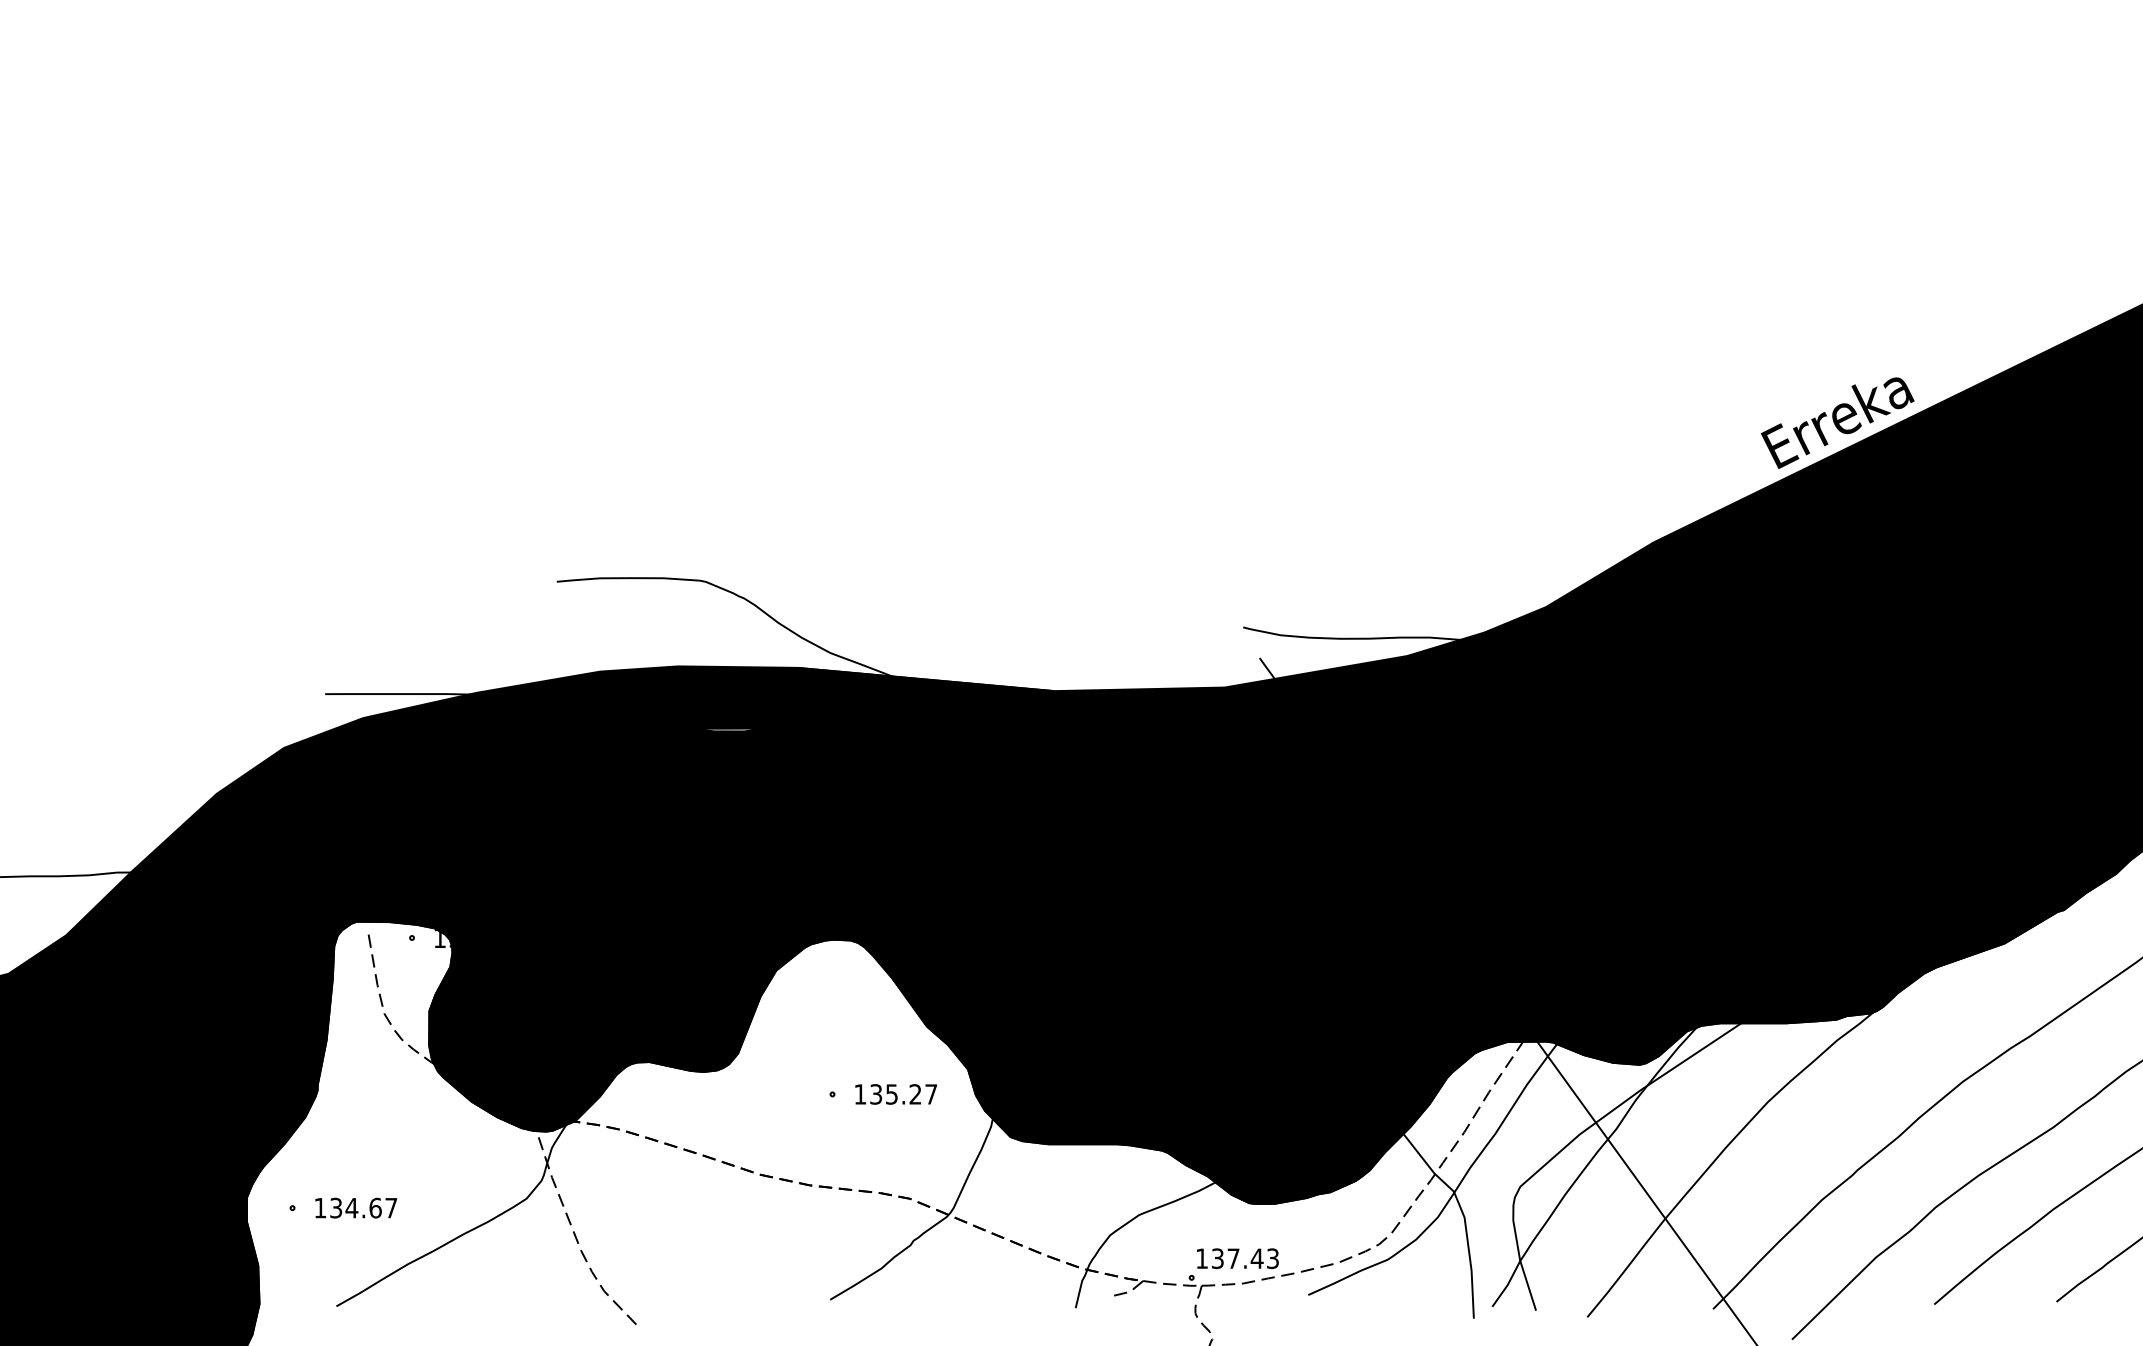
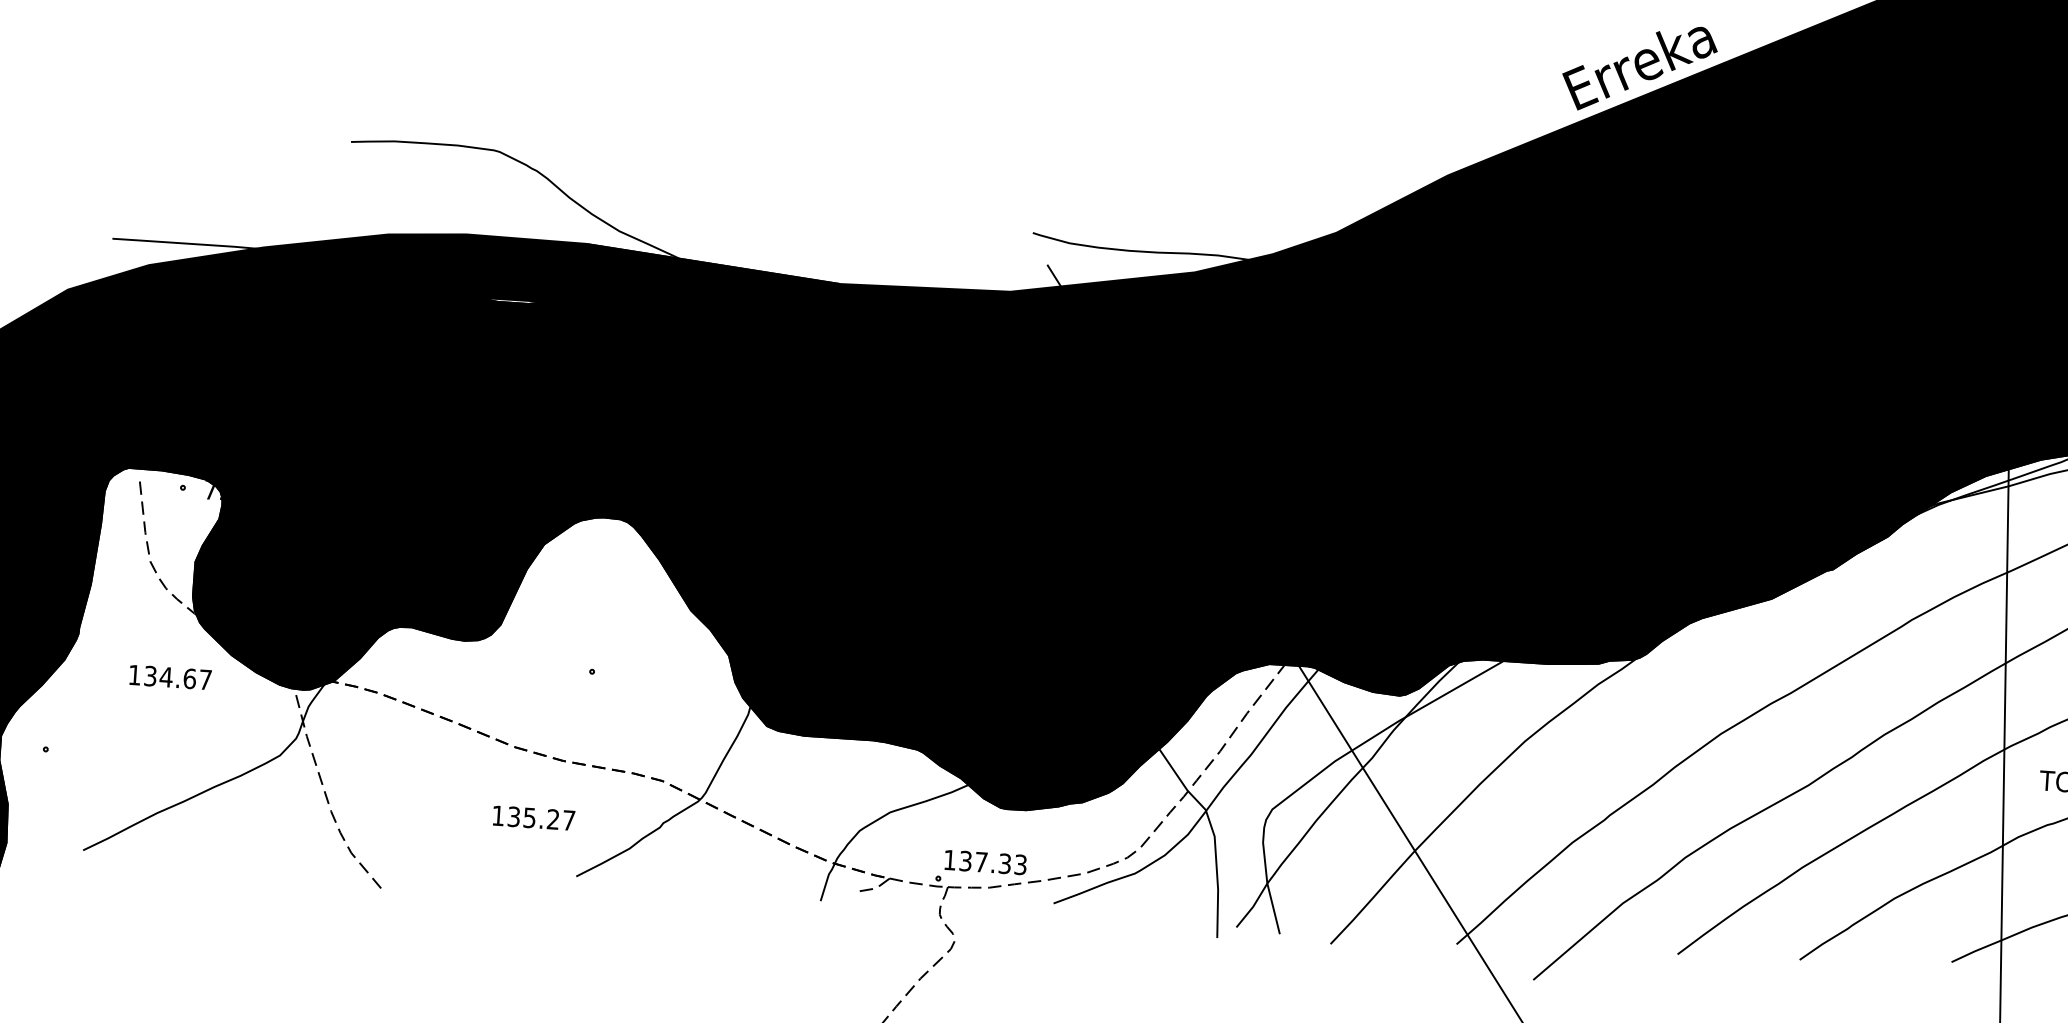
text: (439, 938) -> (210, 490), 134.91 -> 734.91
text: (896, 1094) -> (534, 818), moved
text: (356, 1207) -> (170, 676), moved
text: (1256, 1258) -> (1004, 863), 137.43 -> 137.33

